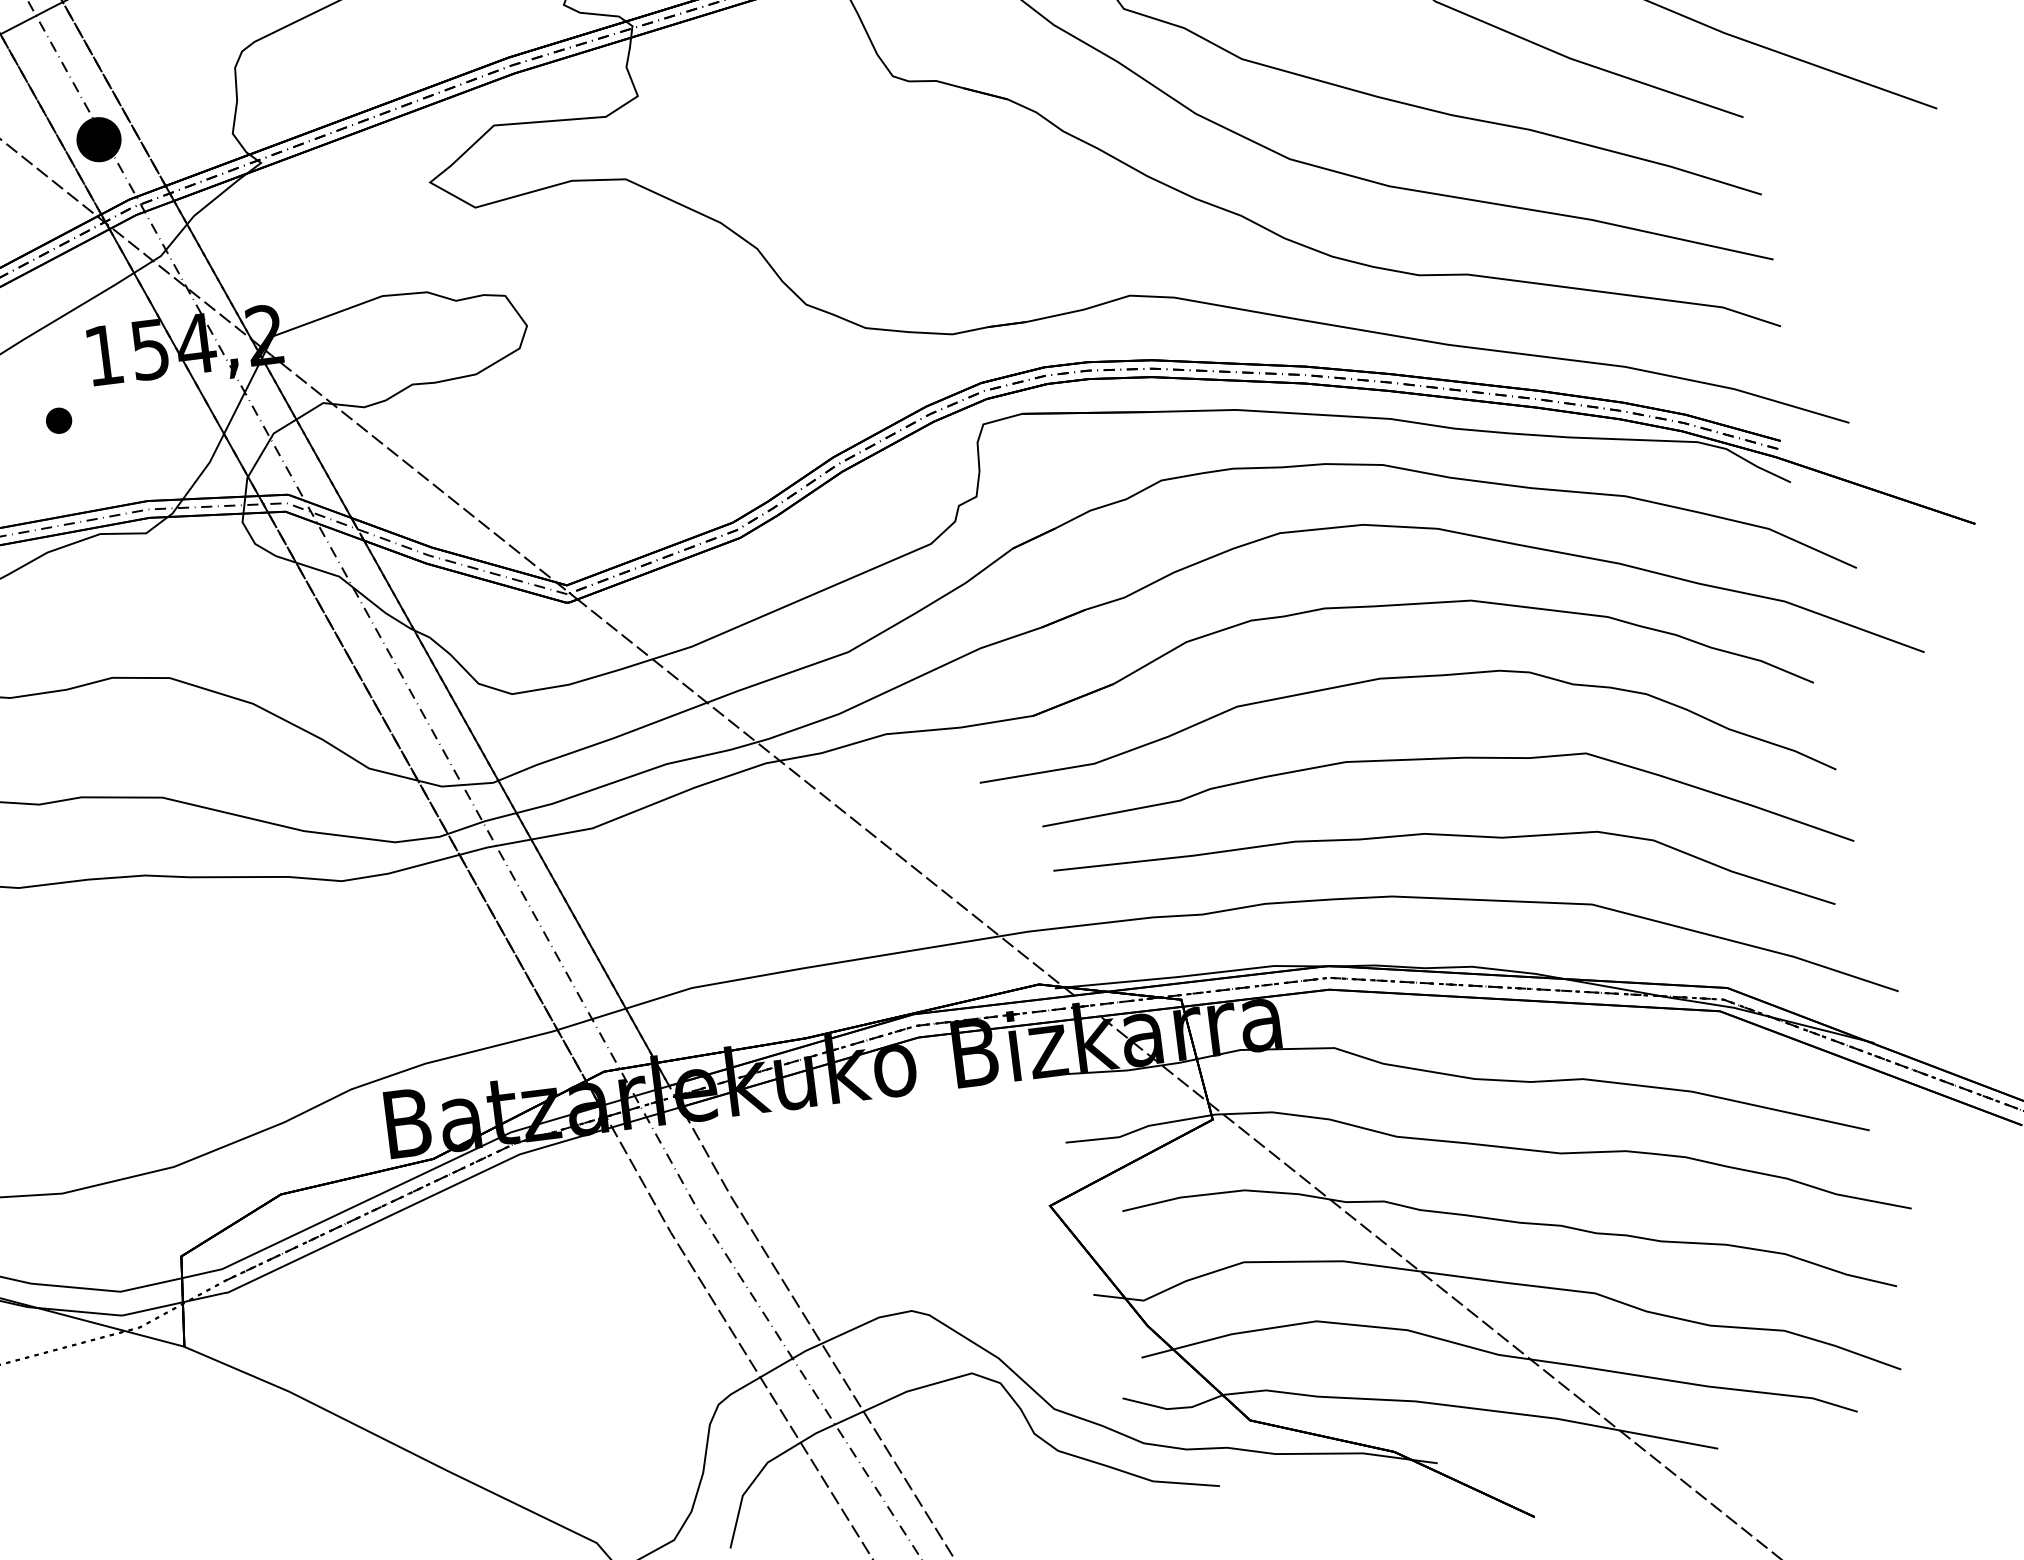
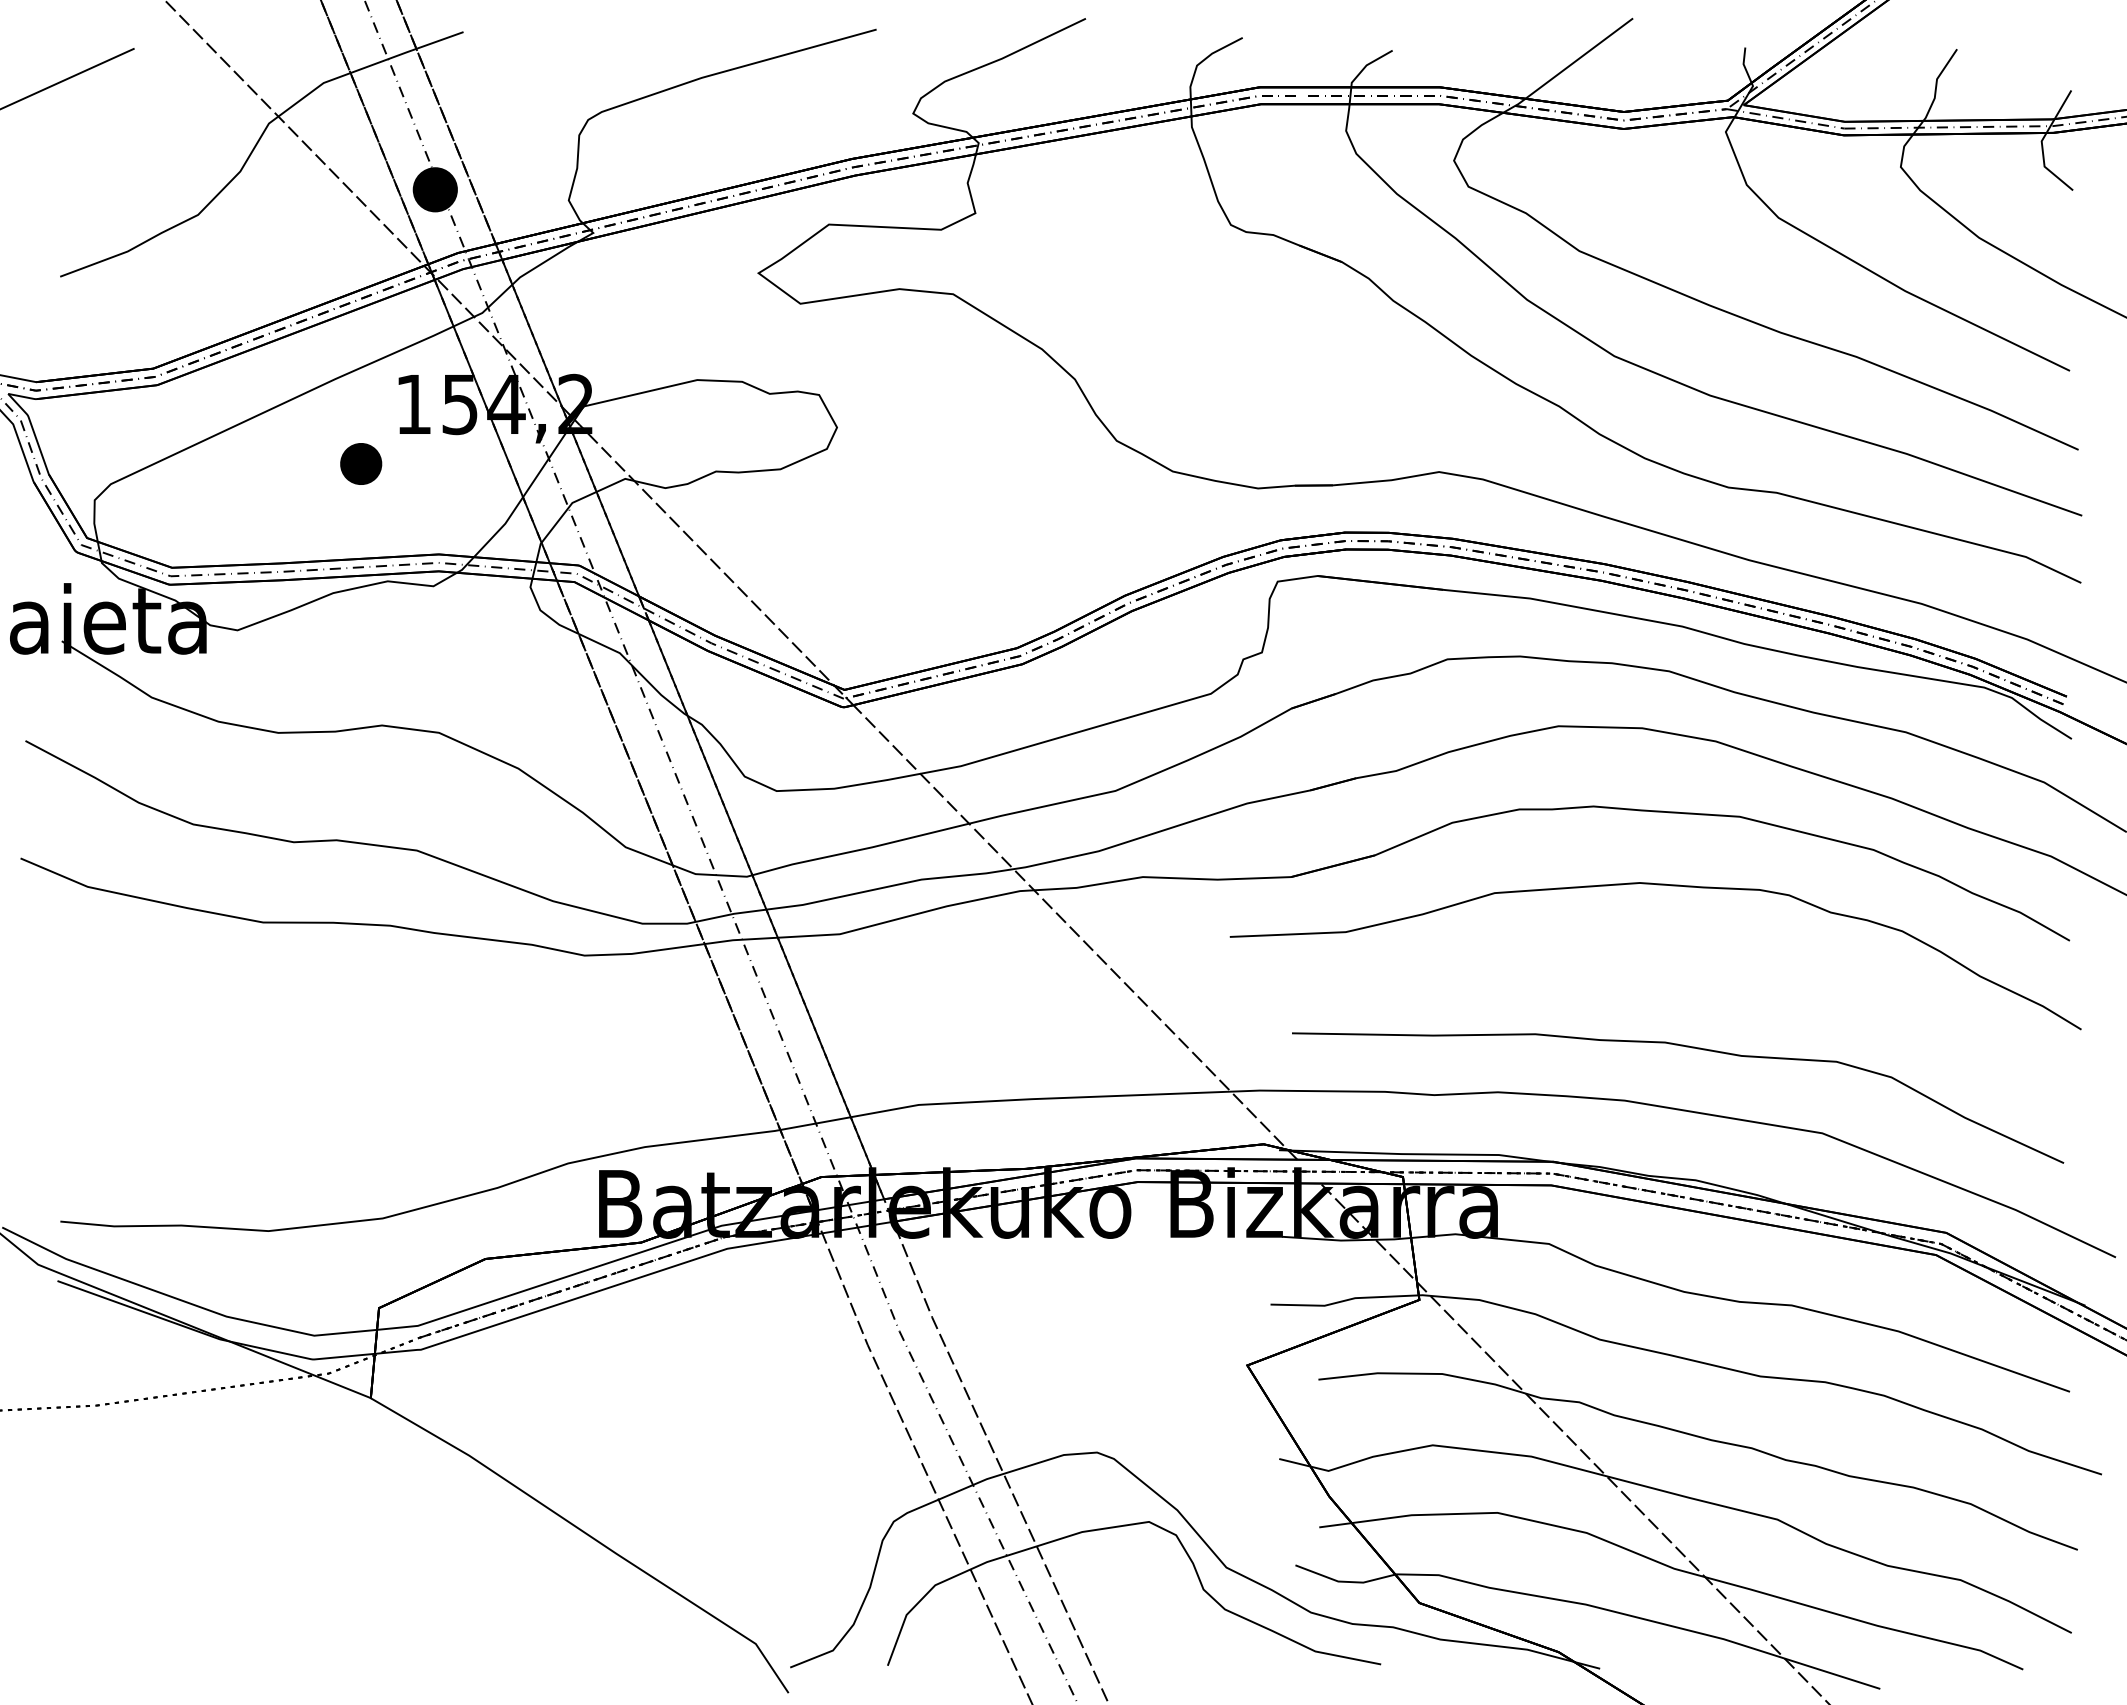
part: (58, 420) -> (360, 463), size x1.6
curve: (1445, 759) -> (1694, 971), removed

